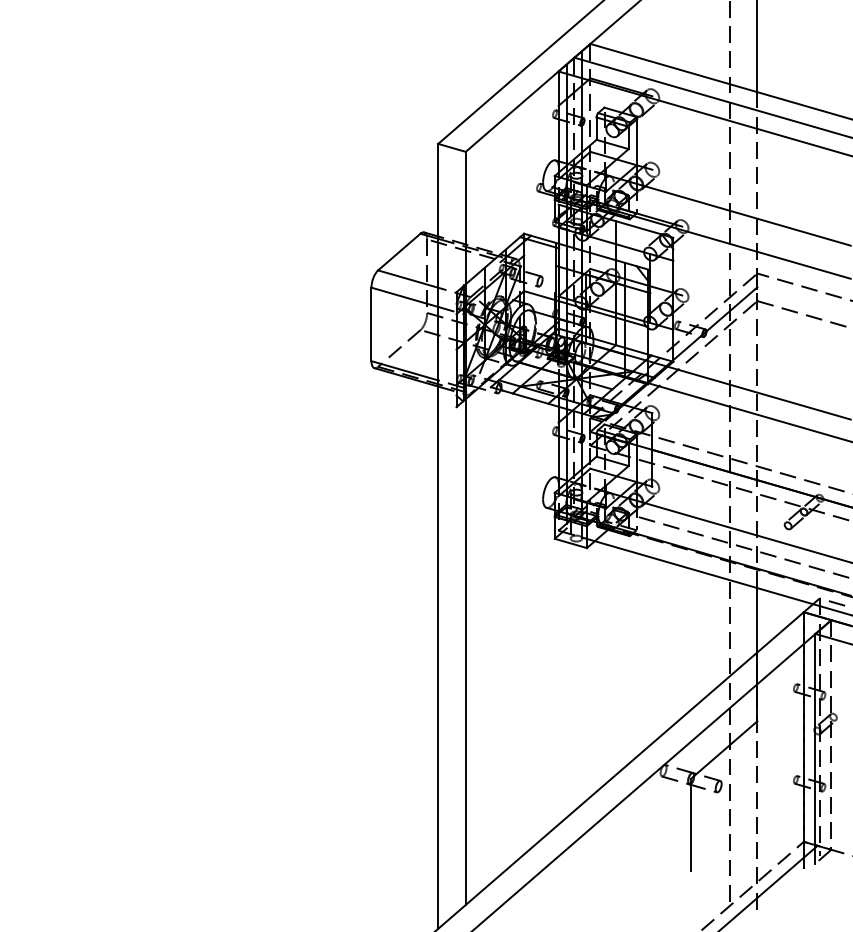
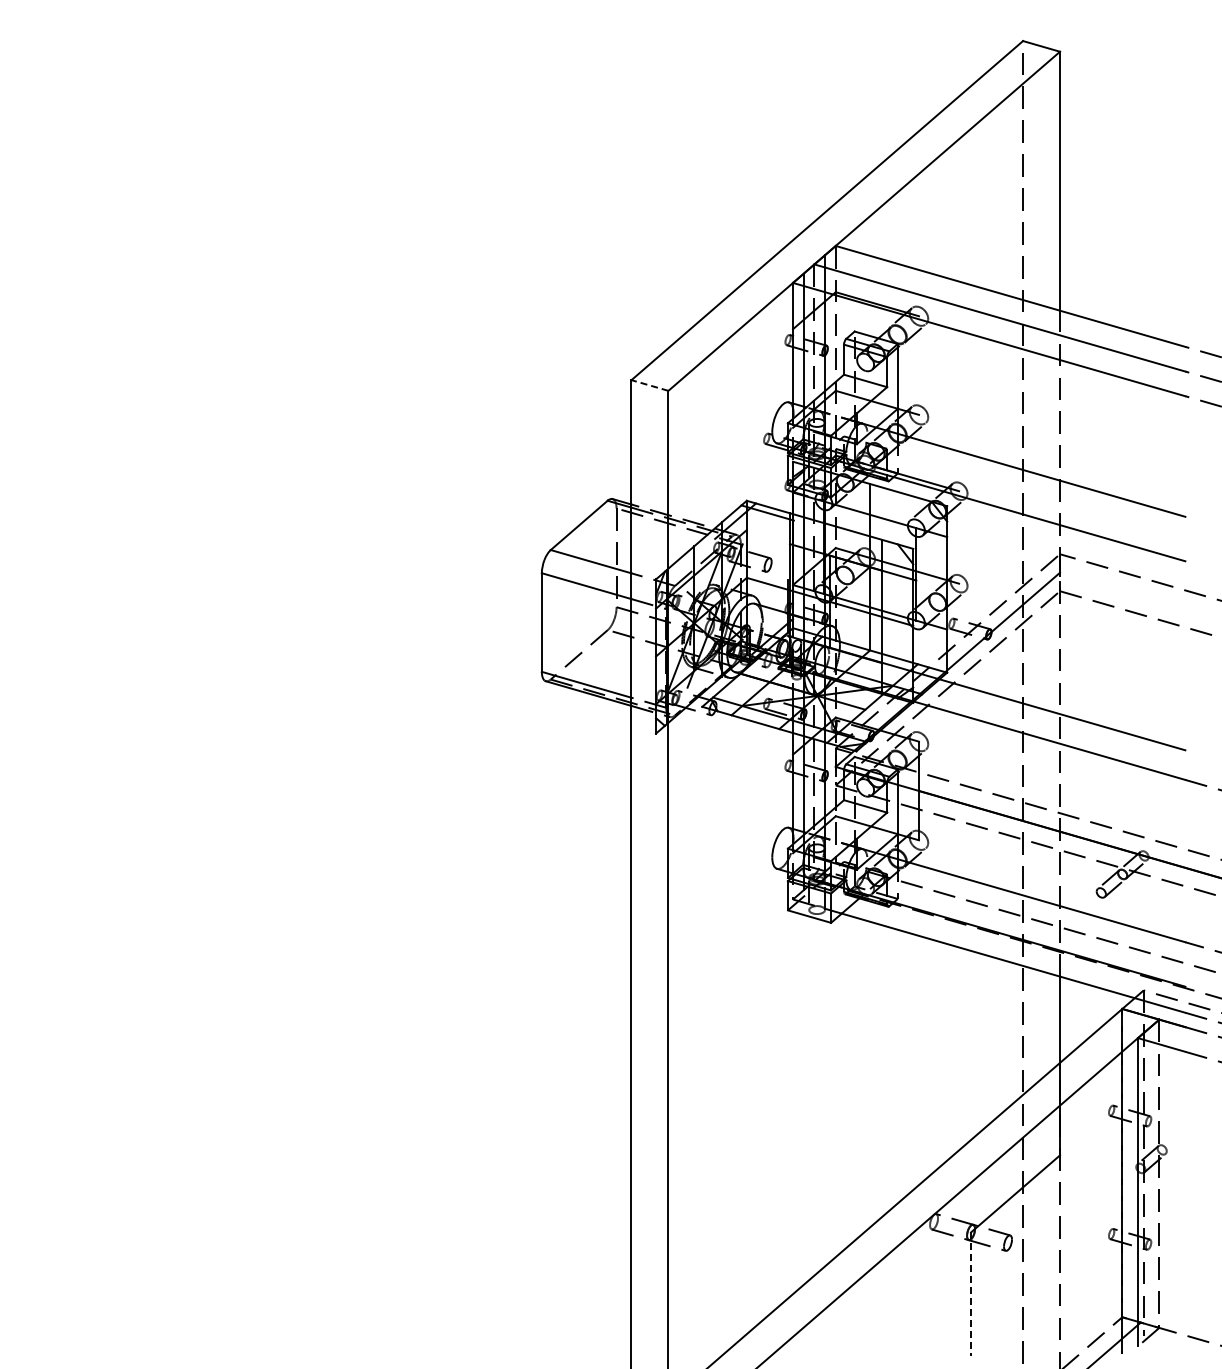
line: (451, 147) -> (649, 385), solid -> dashed
line: (691, 824) -> (971, 1294), solid -> dashed

